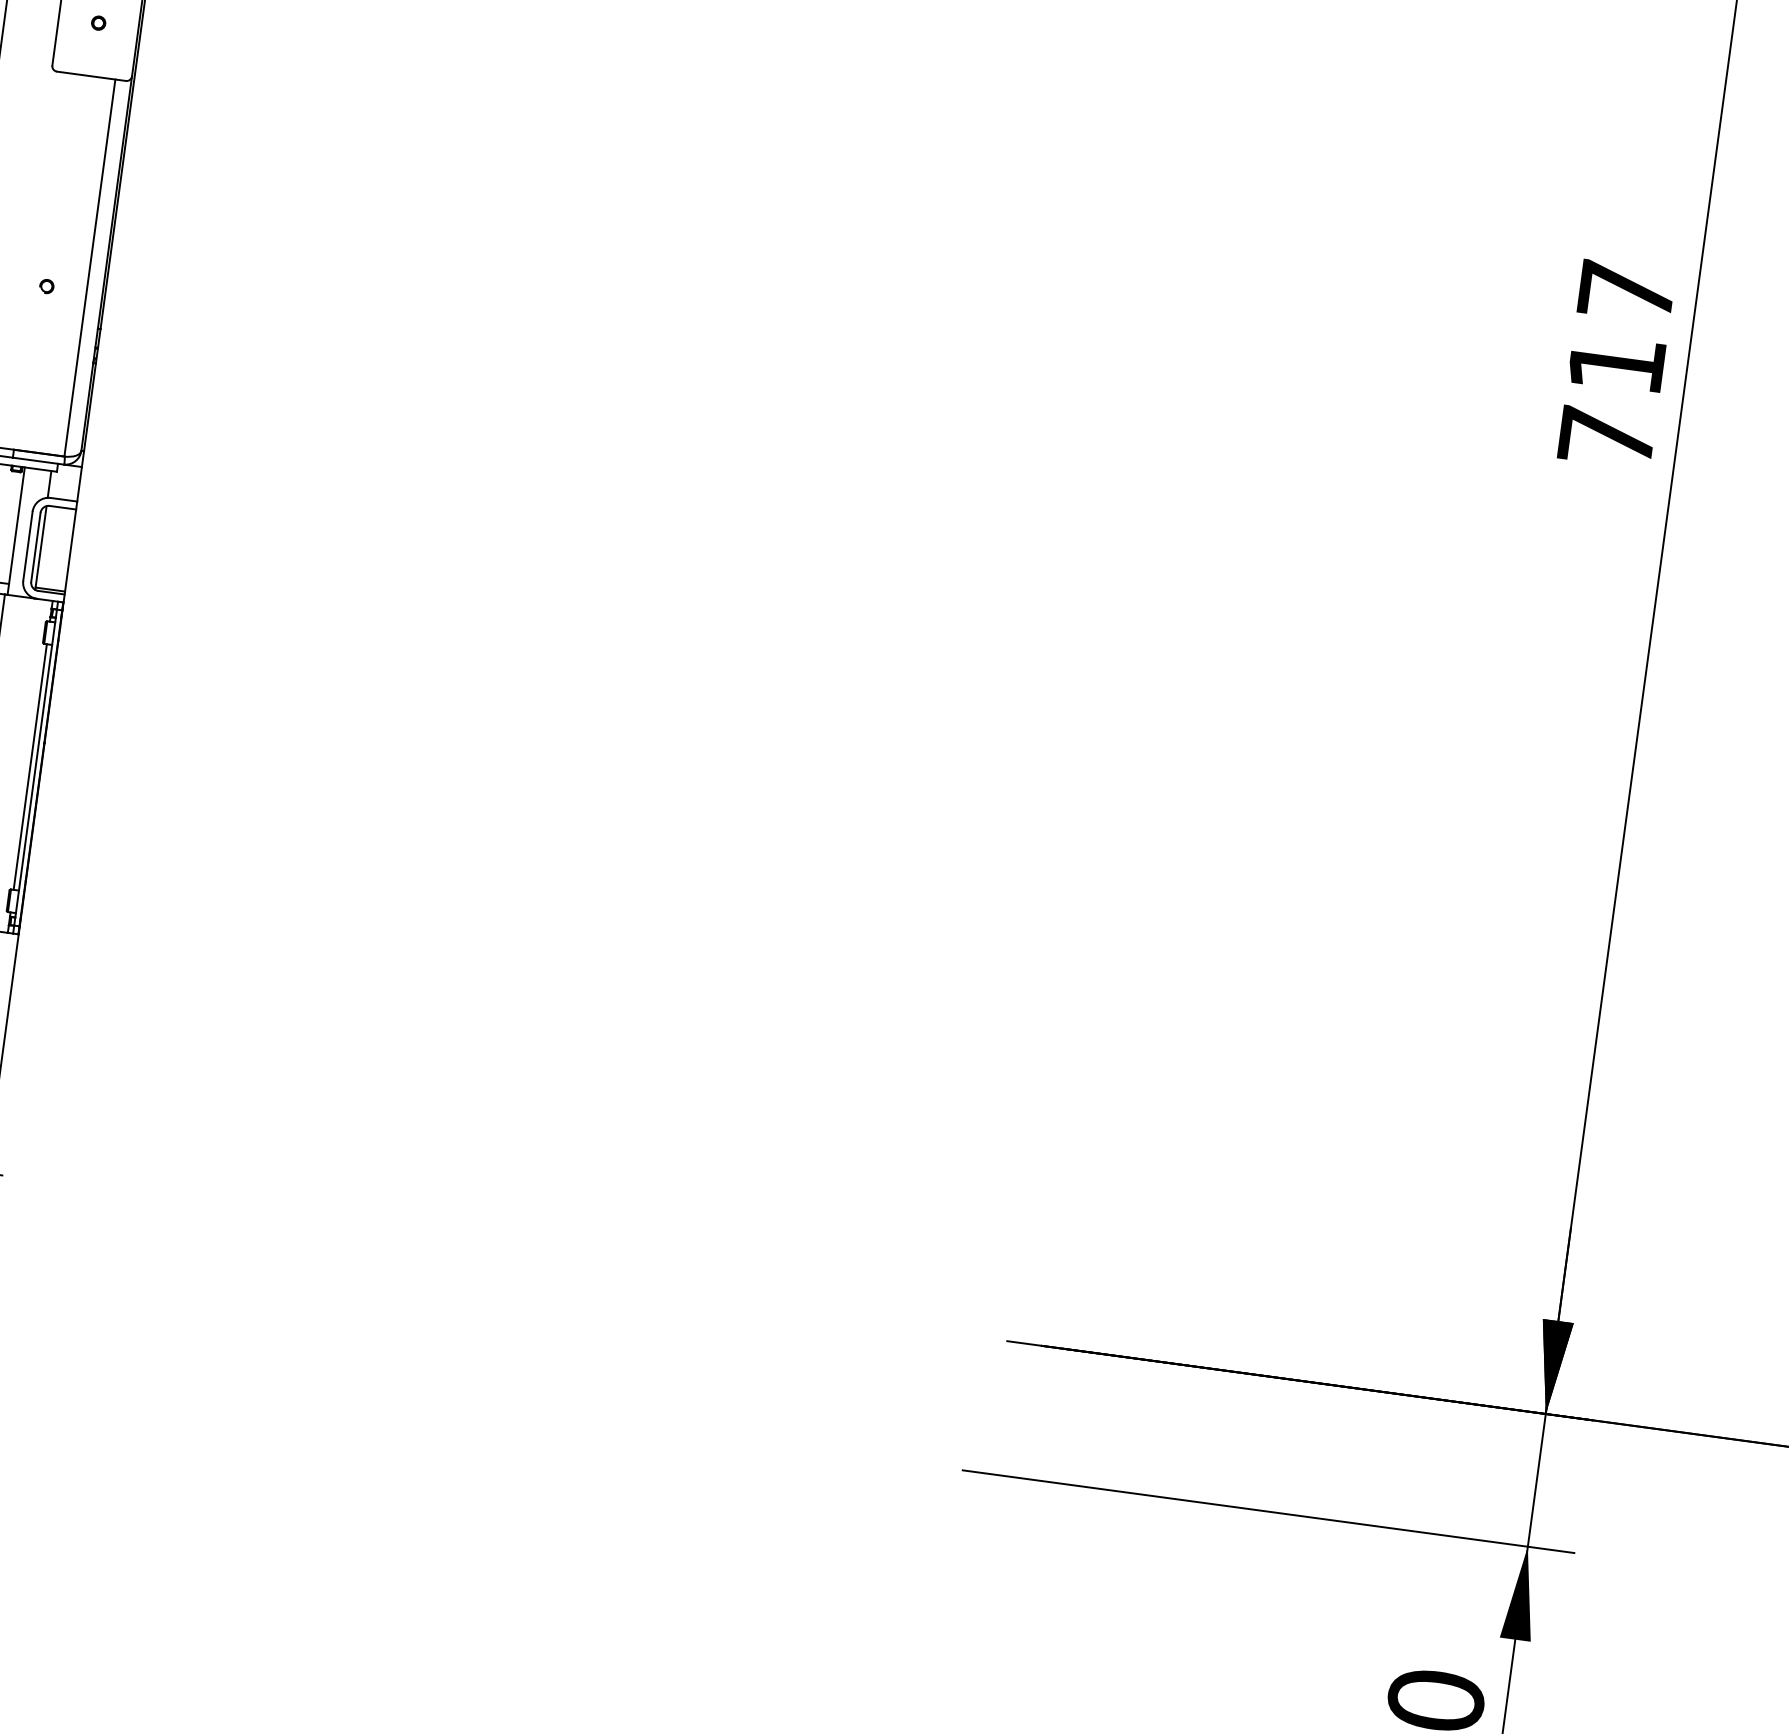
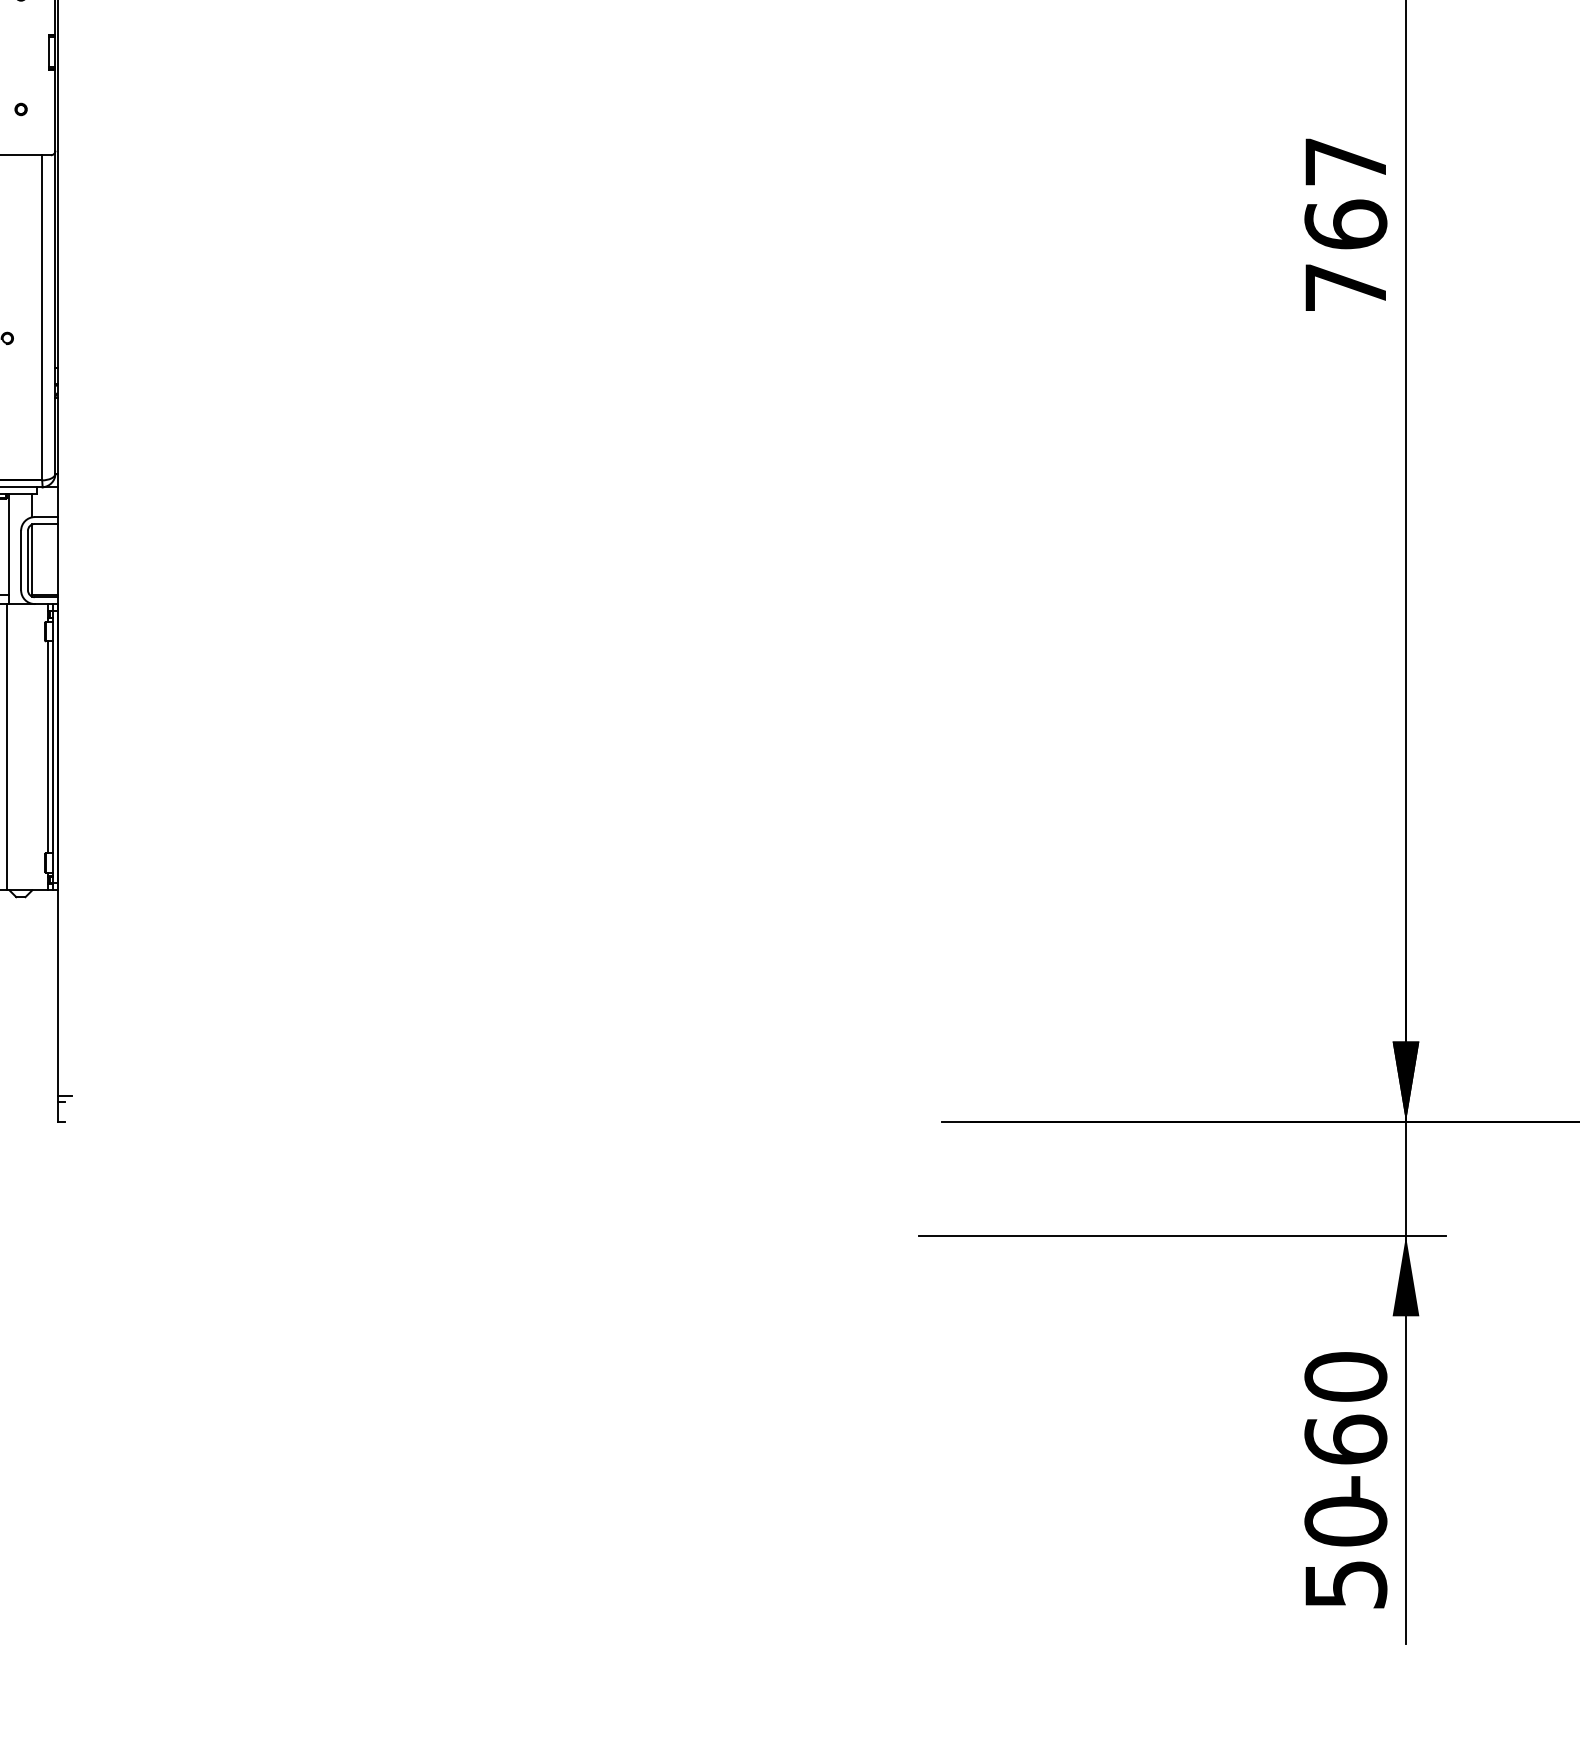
text: (1616, 364) -> (1345, 224), 717 -> 767

